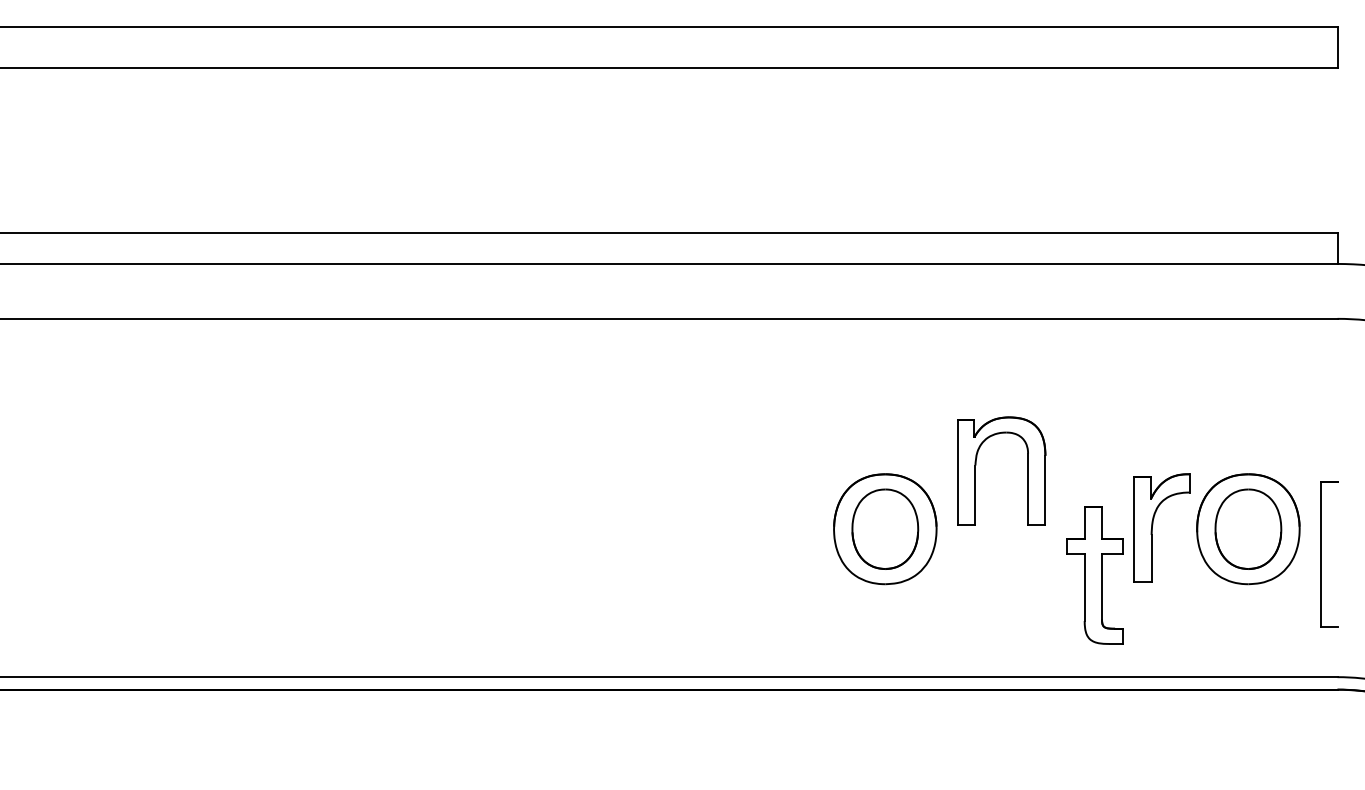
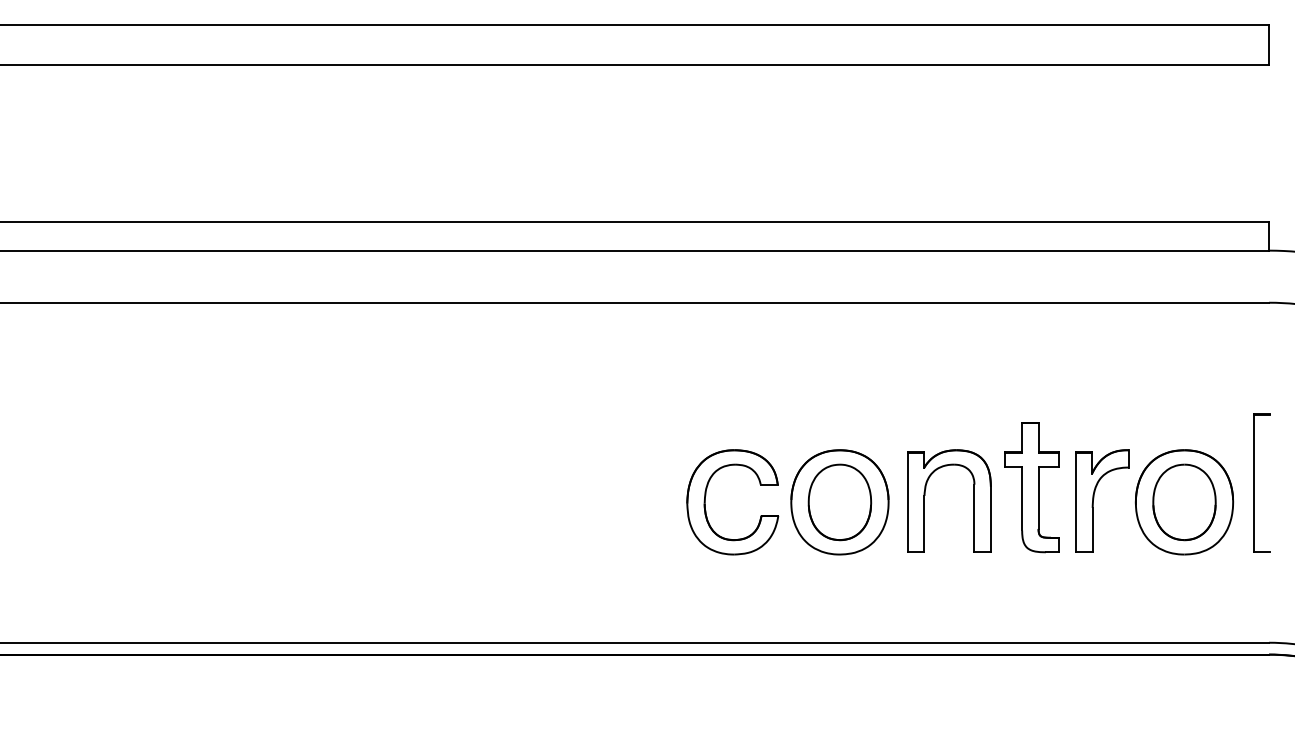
part: (1027, 470) -> (973, 500), moved
part: (744, 521) -> (706, 495), added
part: (1322, 553) -> (1254, 482), moved
part: (1094, 575) -> (1031, 487), moved

